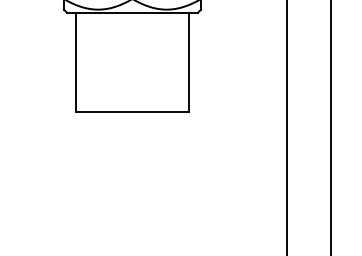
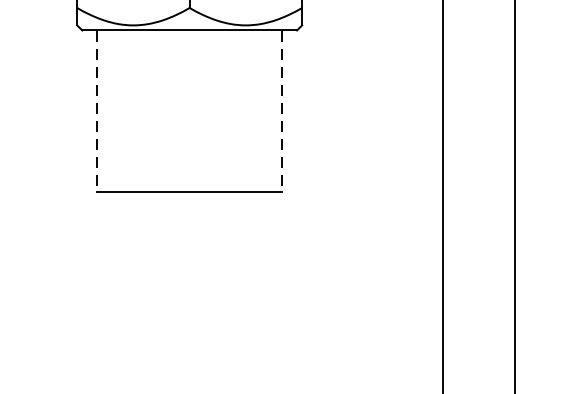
line: (76, 62) -> (97, 112), solid -> dashed
line: (188, 62) -> (281, 112), solid -> dashed

